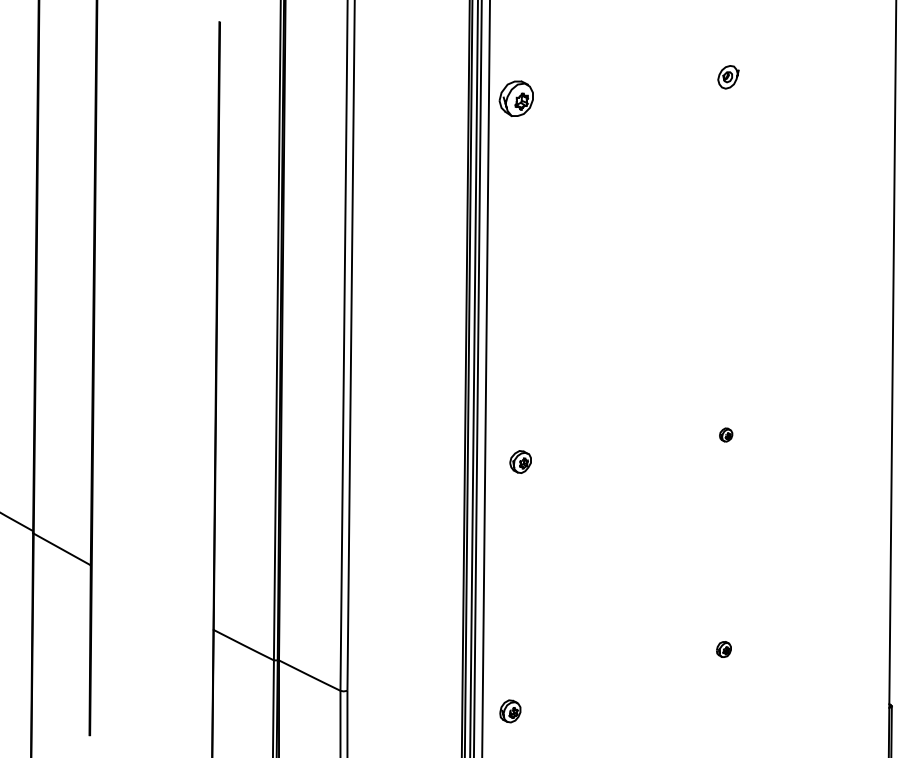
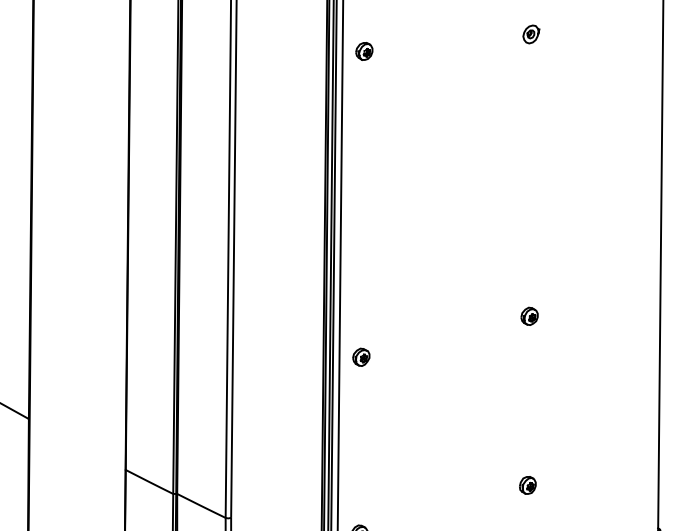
part: (516, 98) -> (364, 51), size x0.62
part: (725, 434) -> (529, 315), size x1.67
part: (520, 461) -> (361, 356), moved
part: (723, 649) -> (527, 485), size x1.43

